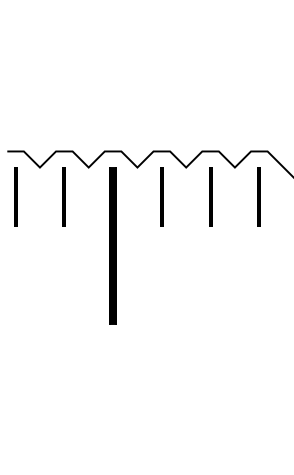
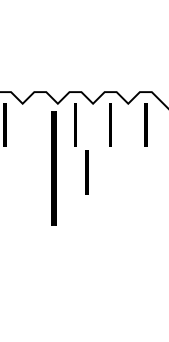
part: (112, 245) -> (53, 168), moved
line: (177, 262) -> (86, 172), added

